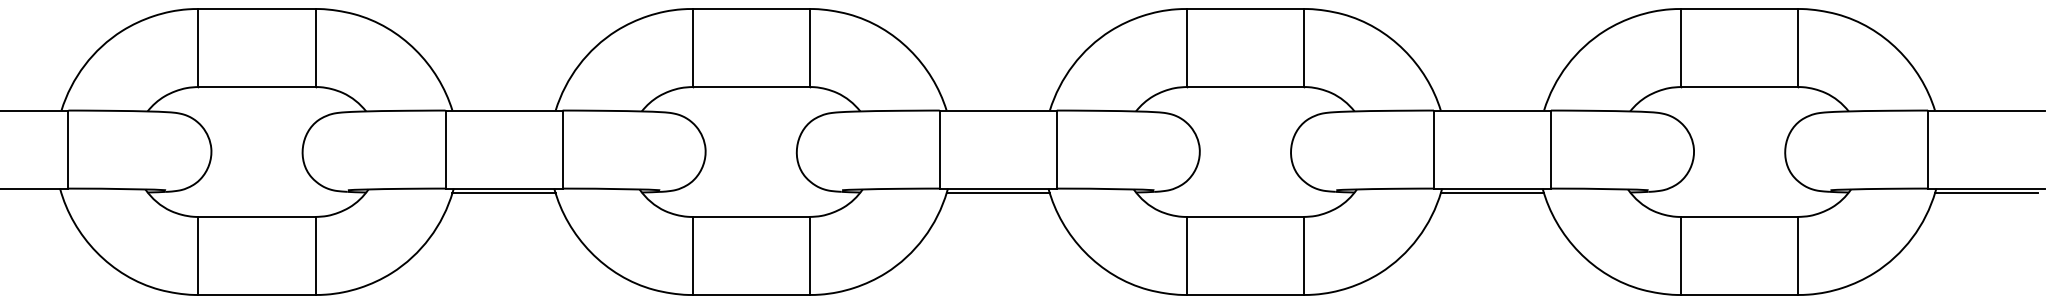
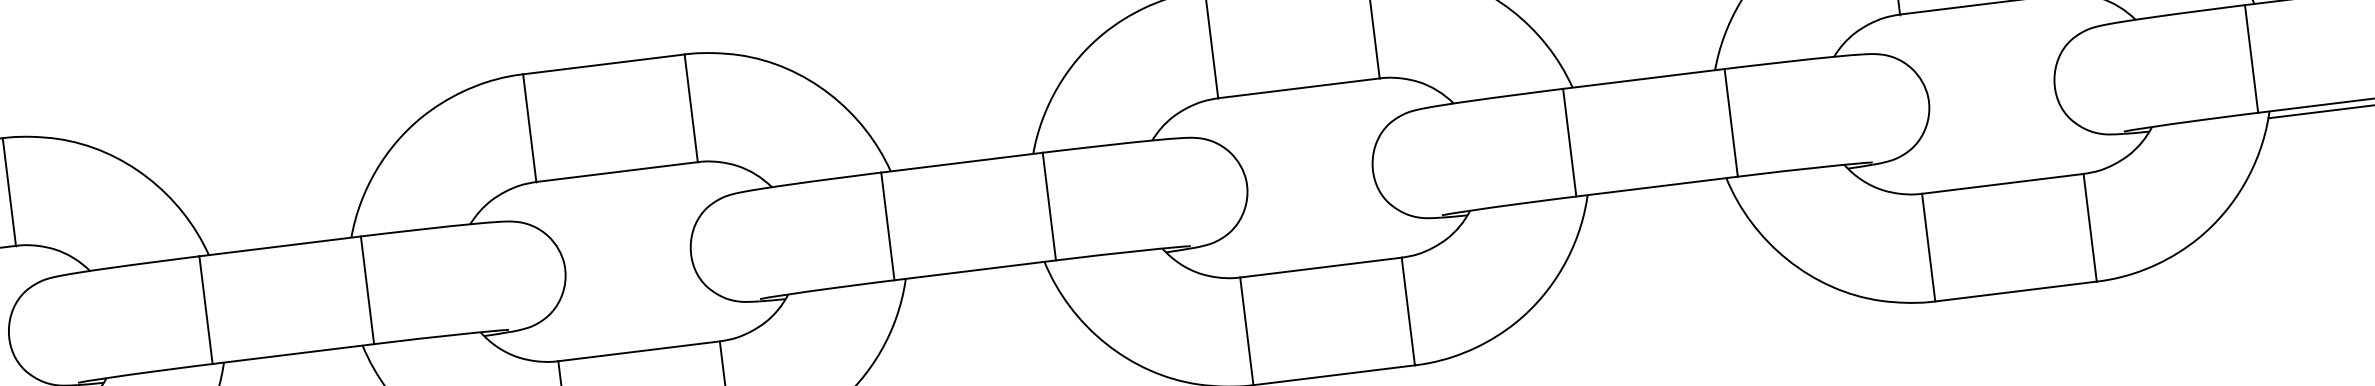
line: (503, 193) -> (293, 360), removed
line: (997, 193) -> (975, 277), removed
line: (1491, 193) -> (1656, 193), removed

